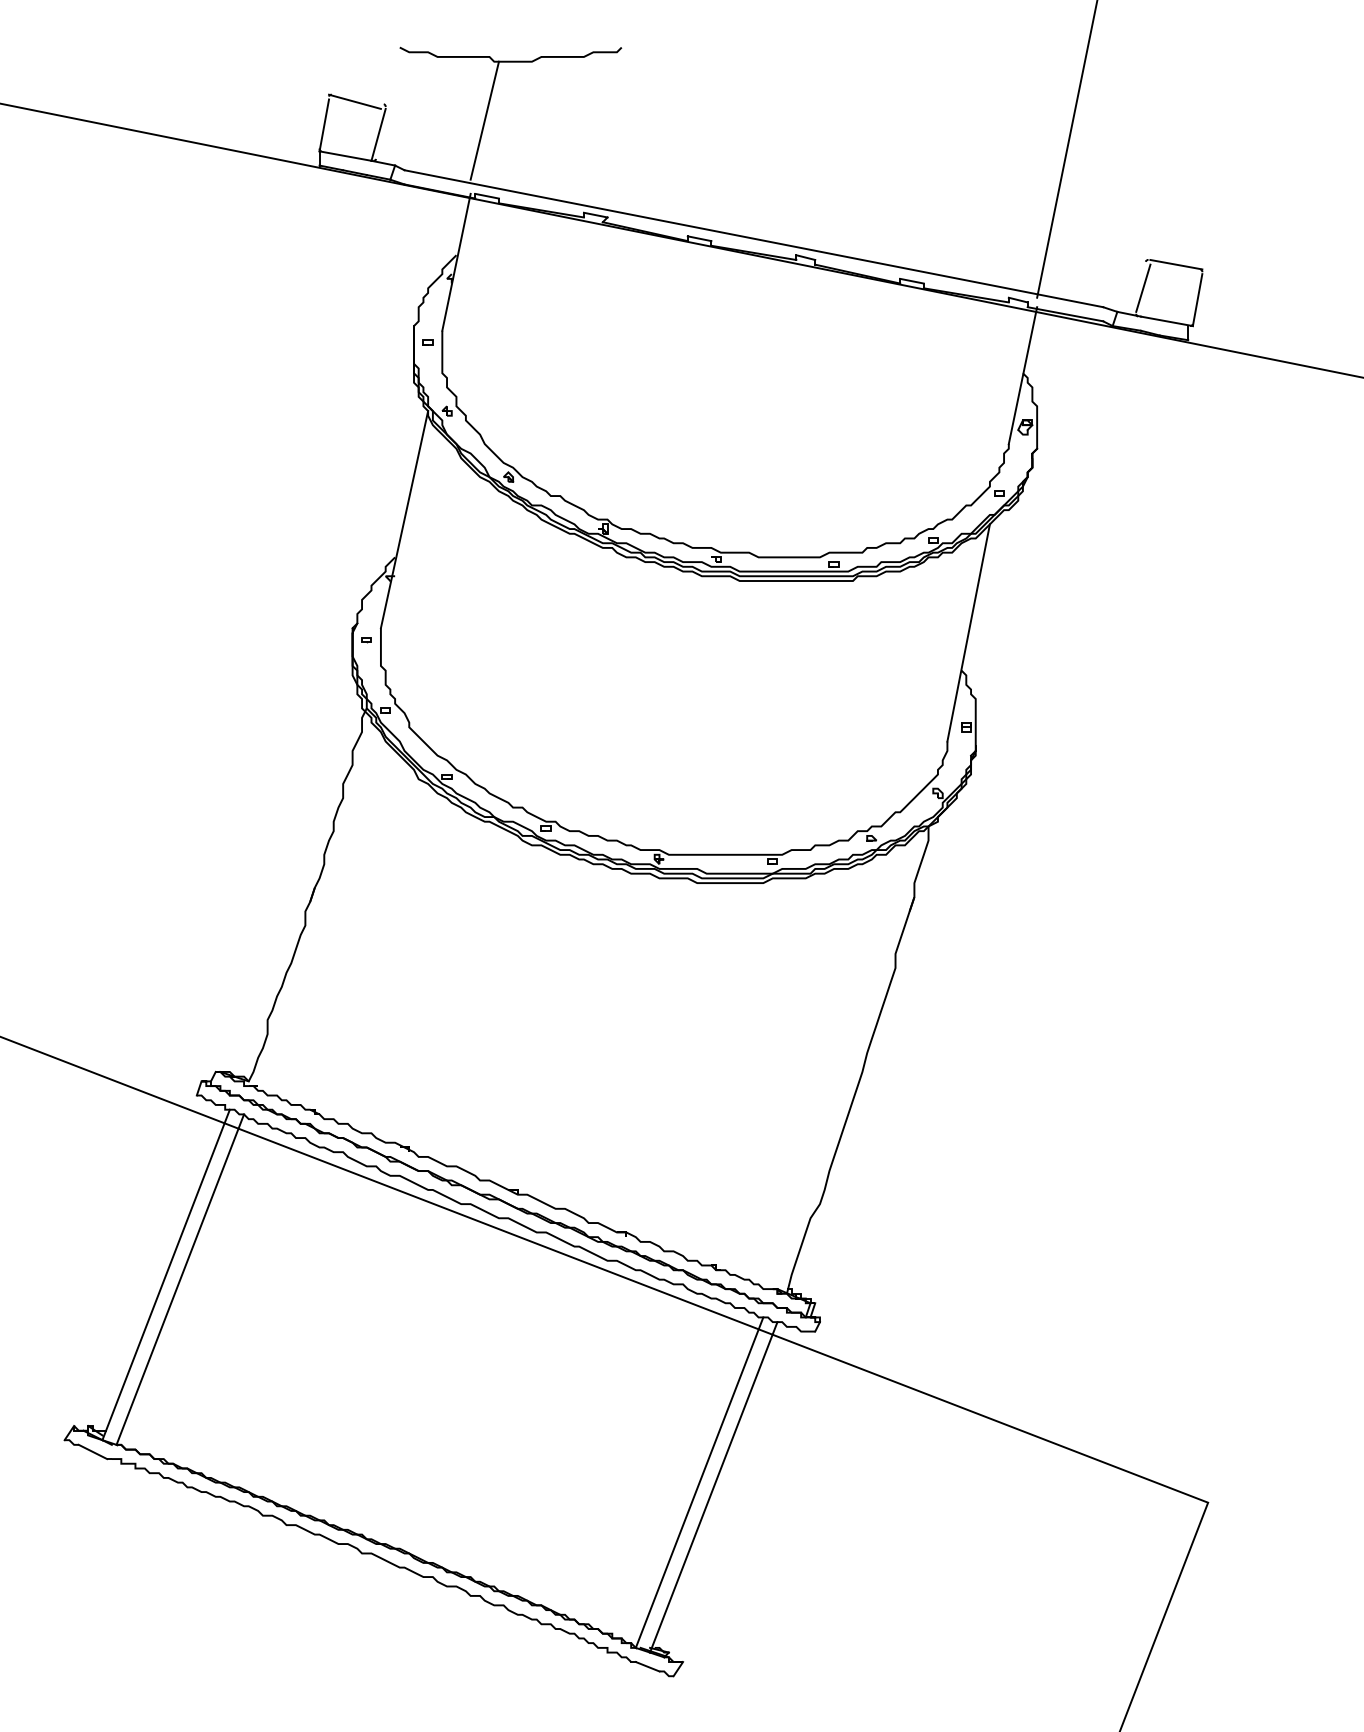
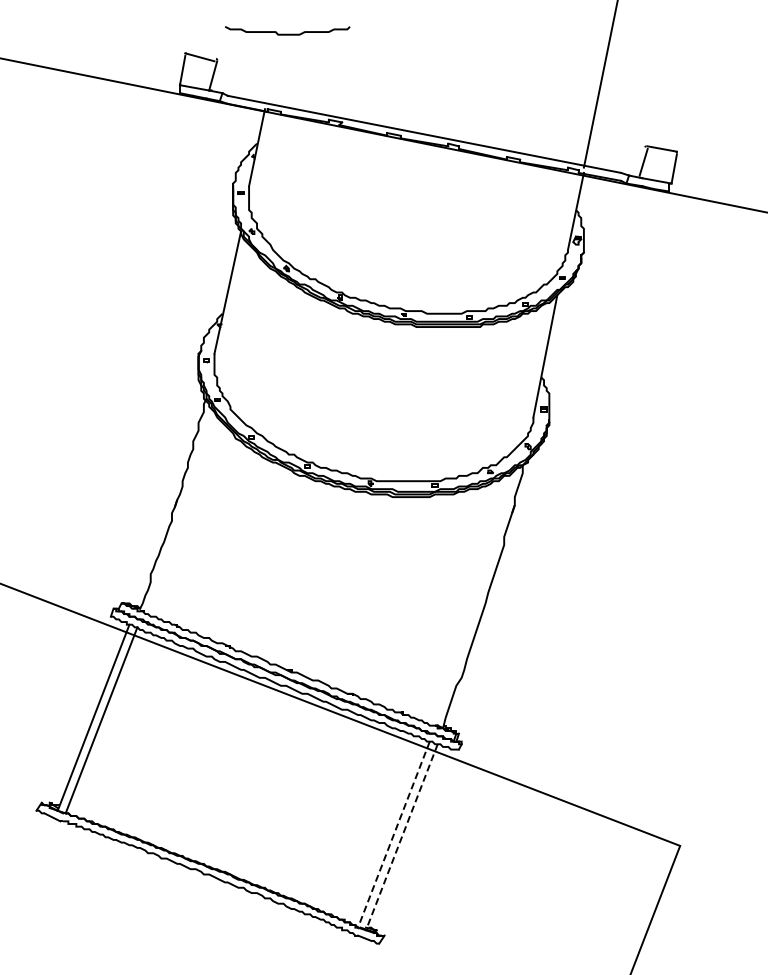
line: (483, 119) -> (272, 67), removed
line: (698, 1482) -> (393, 834), solid -> dashed
line: (713, 1487) -> (401, 837), solid -> dashed

